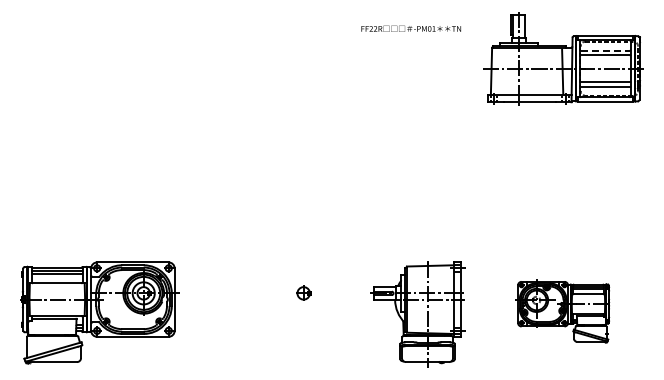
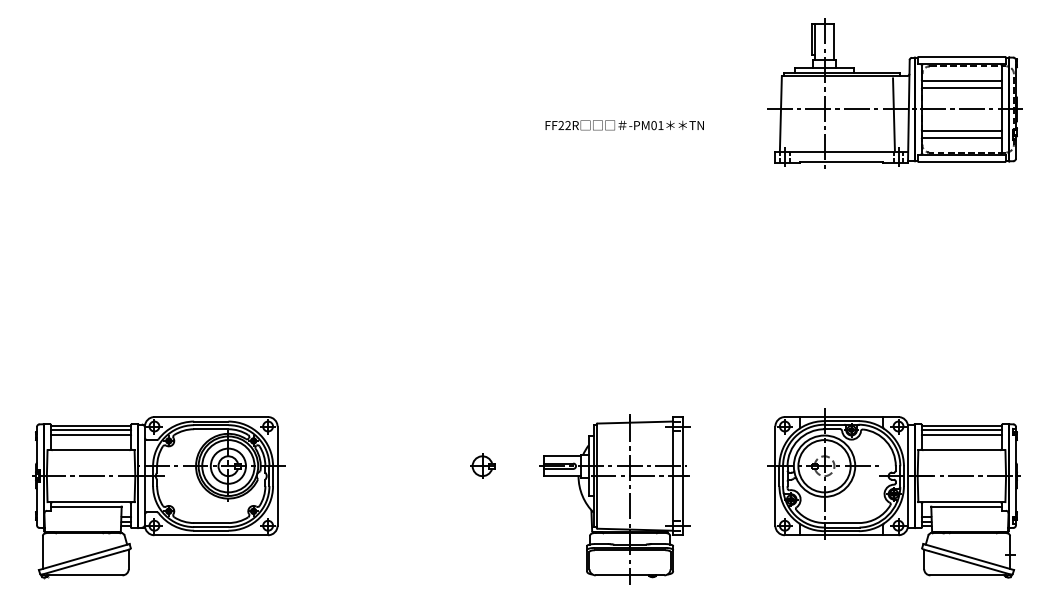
text: (410, 28) -> (623, 124), moved
line: (605, 50) -> (961, 80), dashed -> solid
part: (562, 310) -> (893, 493), size x1.67
part: (417, 314) -> (614, 499), moved

